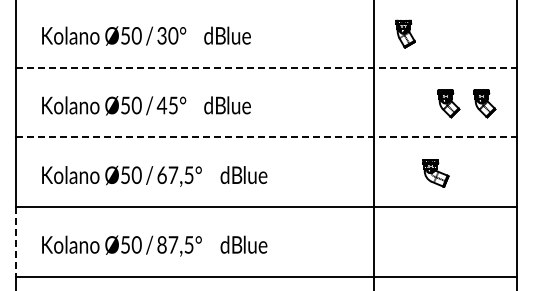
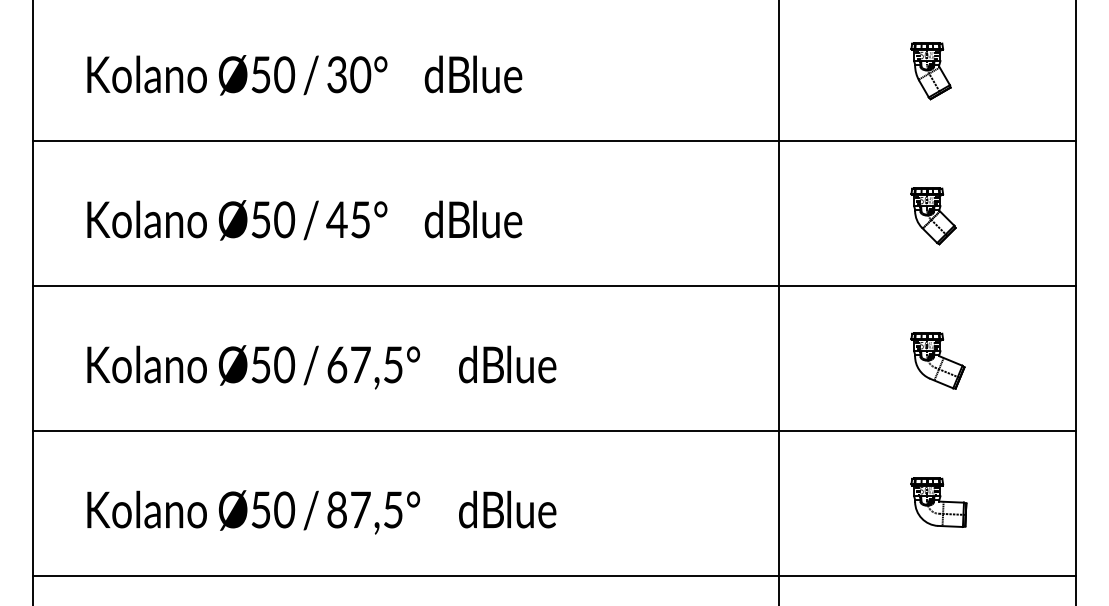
part: (405, 33) -> (931, 69), moved
line: (266, 67) -> (554, 140), dashed -> solid
part: (484, 103) -> (1008, 215), removed
line: (266, 137) -> (554, 286), dashed -> solid
part: (435, 173) -> (937, 361), moved
line: (15, 241) -> (32, 502), dashed -> solid
part: (451, 241) -> (939, 502), added

